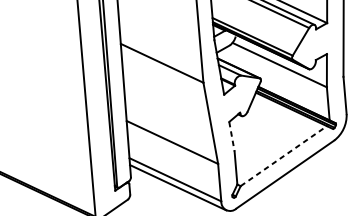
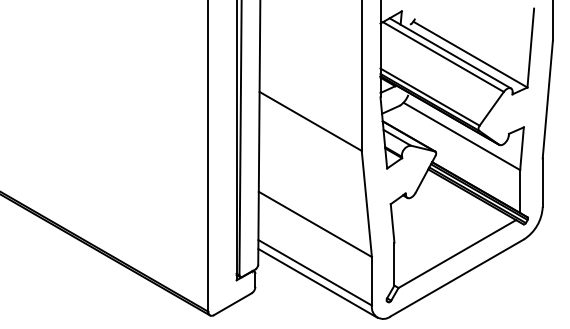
line: (231, 136) -> (392, 223), dashed -> solid
line: (283, 156) -> (457, 254), dashed -> solid

